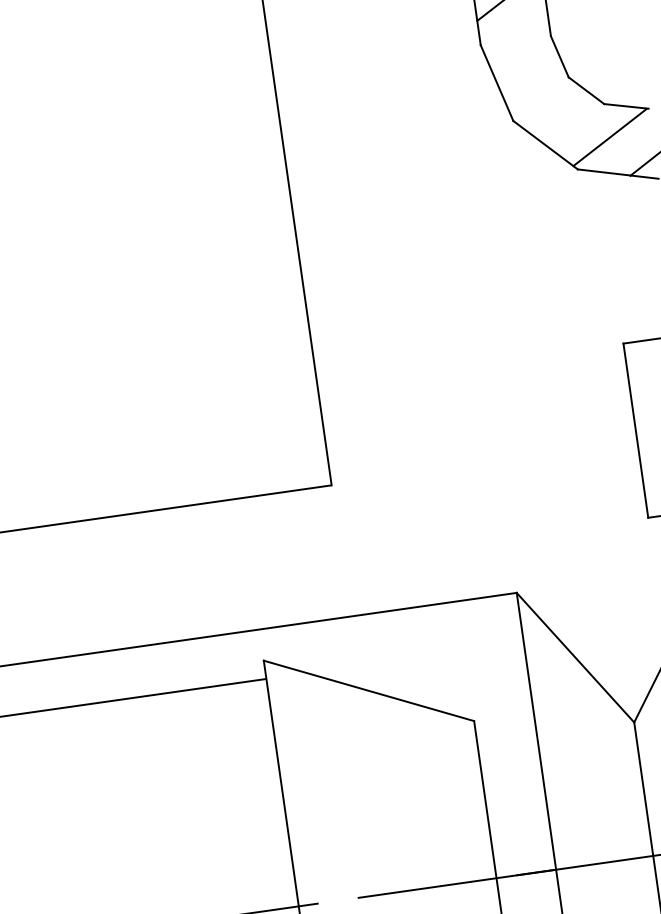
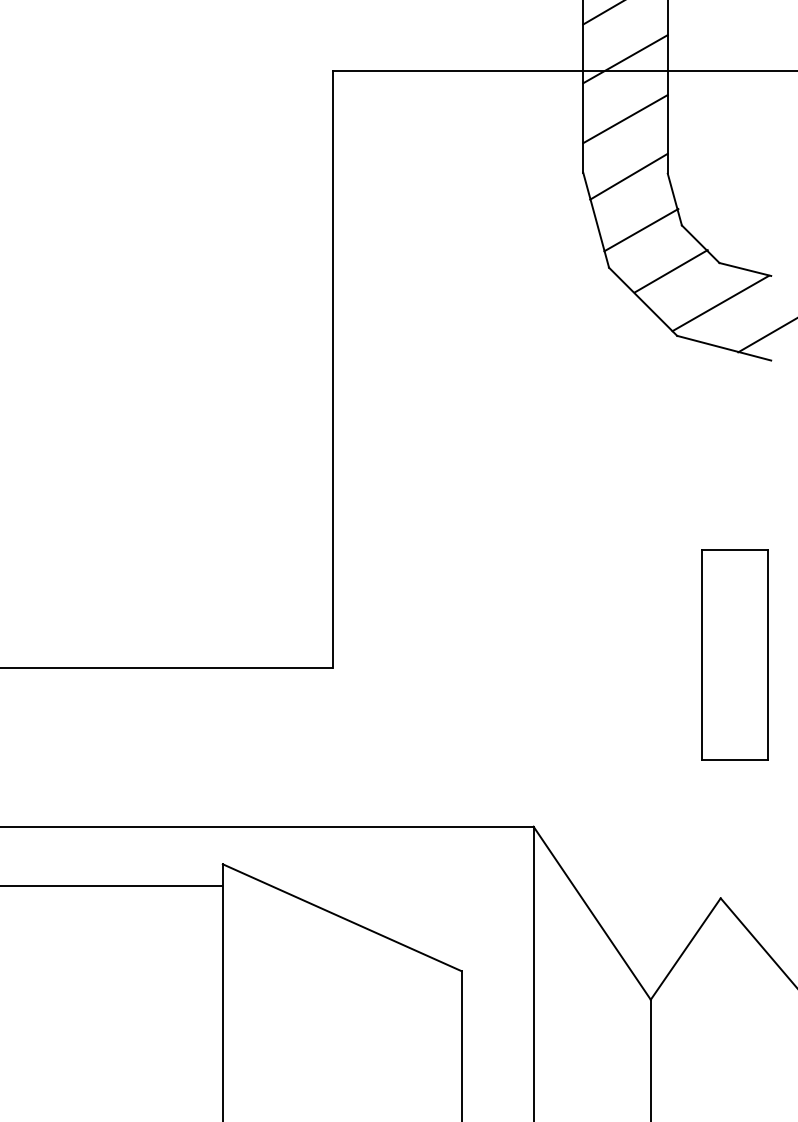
line: (518, 43) -> (628, 176), added
line: (535, 86) -> (641, 230), added
line: (564, 116) -> (670, 271), added

